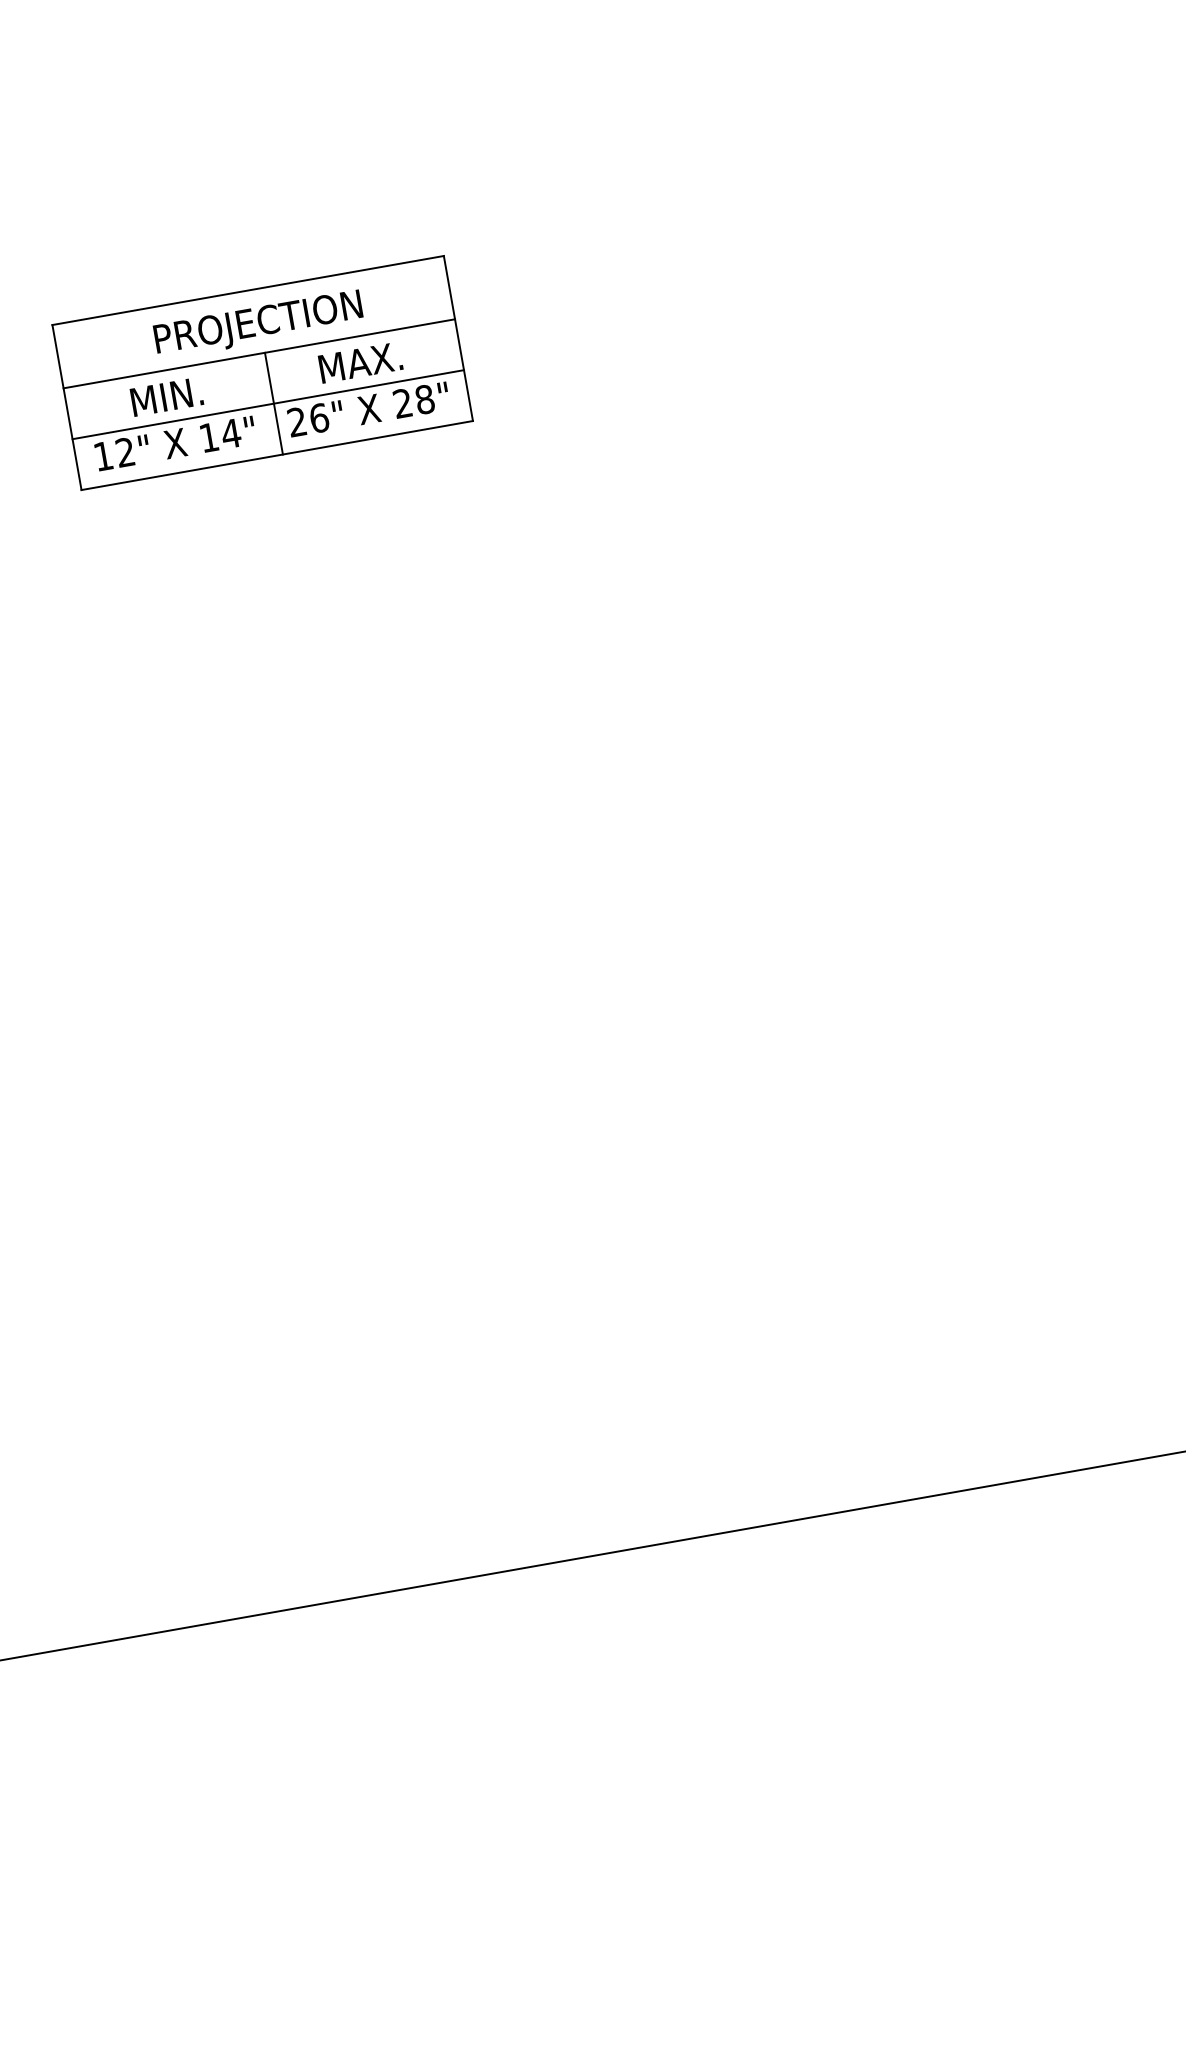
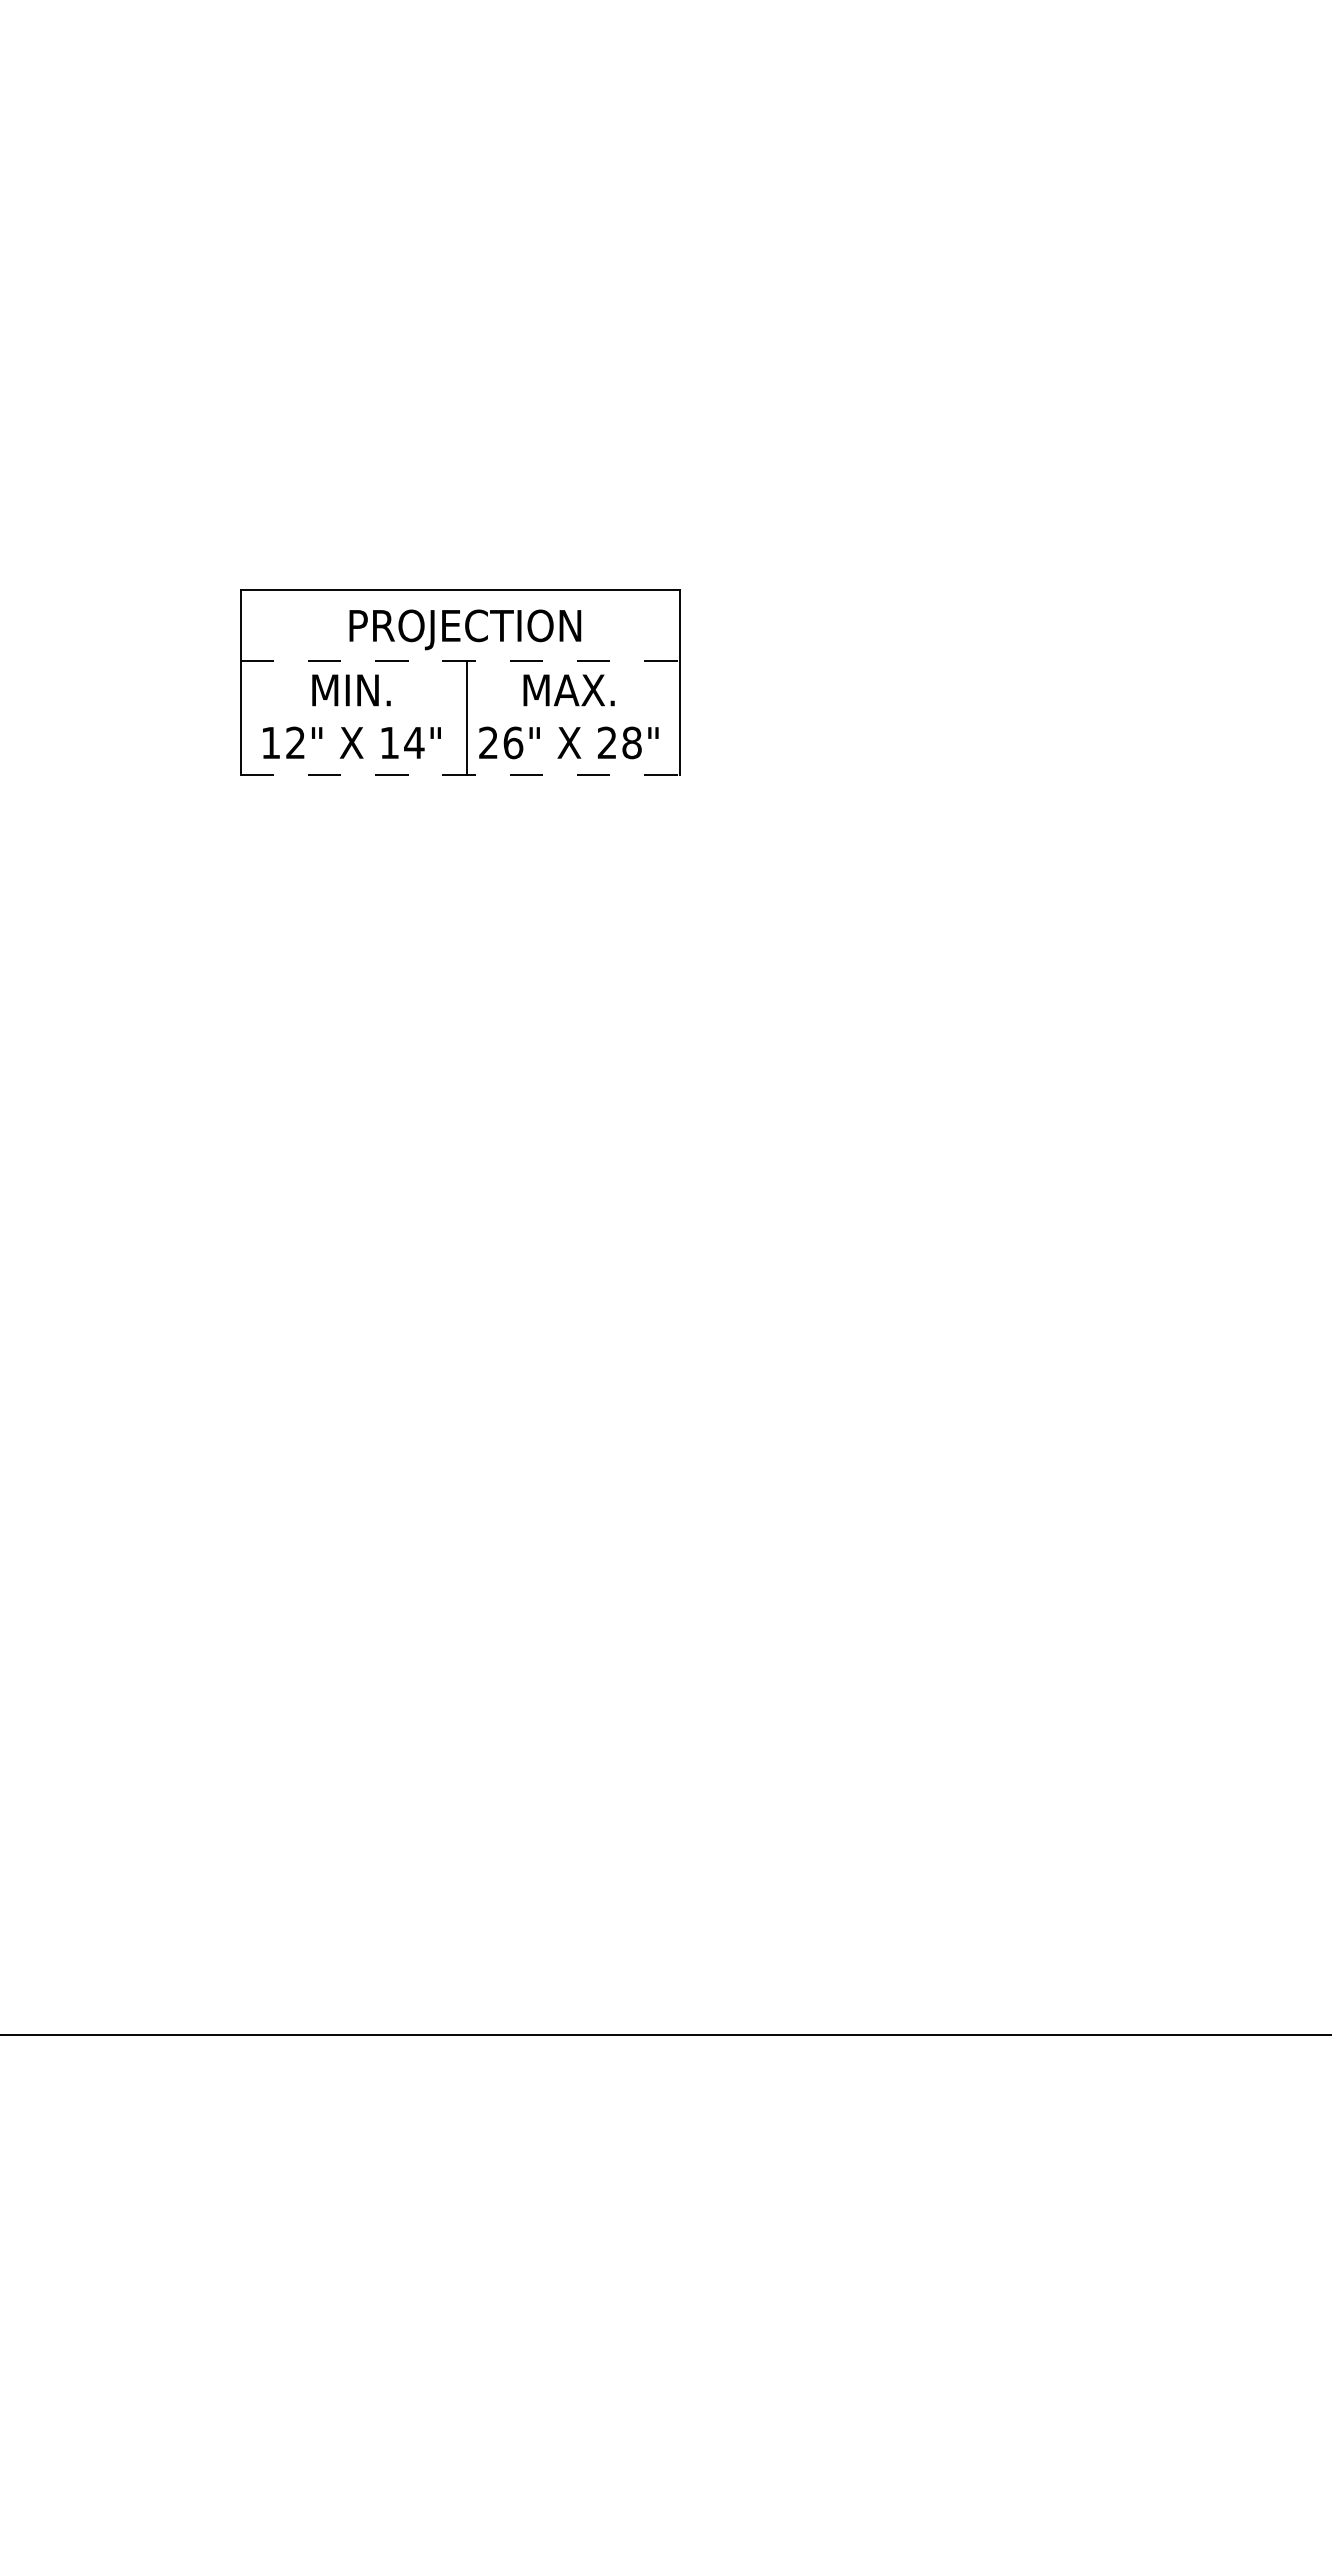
line: (259, 354) -> (460, 661), solid -> dashed
line: (268, 404) -> (460, 718), removed
line: (277, 455) -> (460, 775), solid -> dashed

